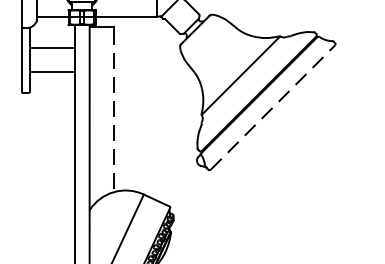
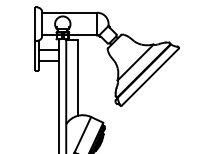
line: (273, 106) -> (150, 76), dashed -> solid
line: (114, 112) -> (77, 79), dashed -> solid

